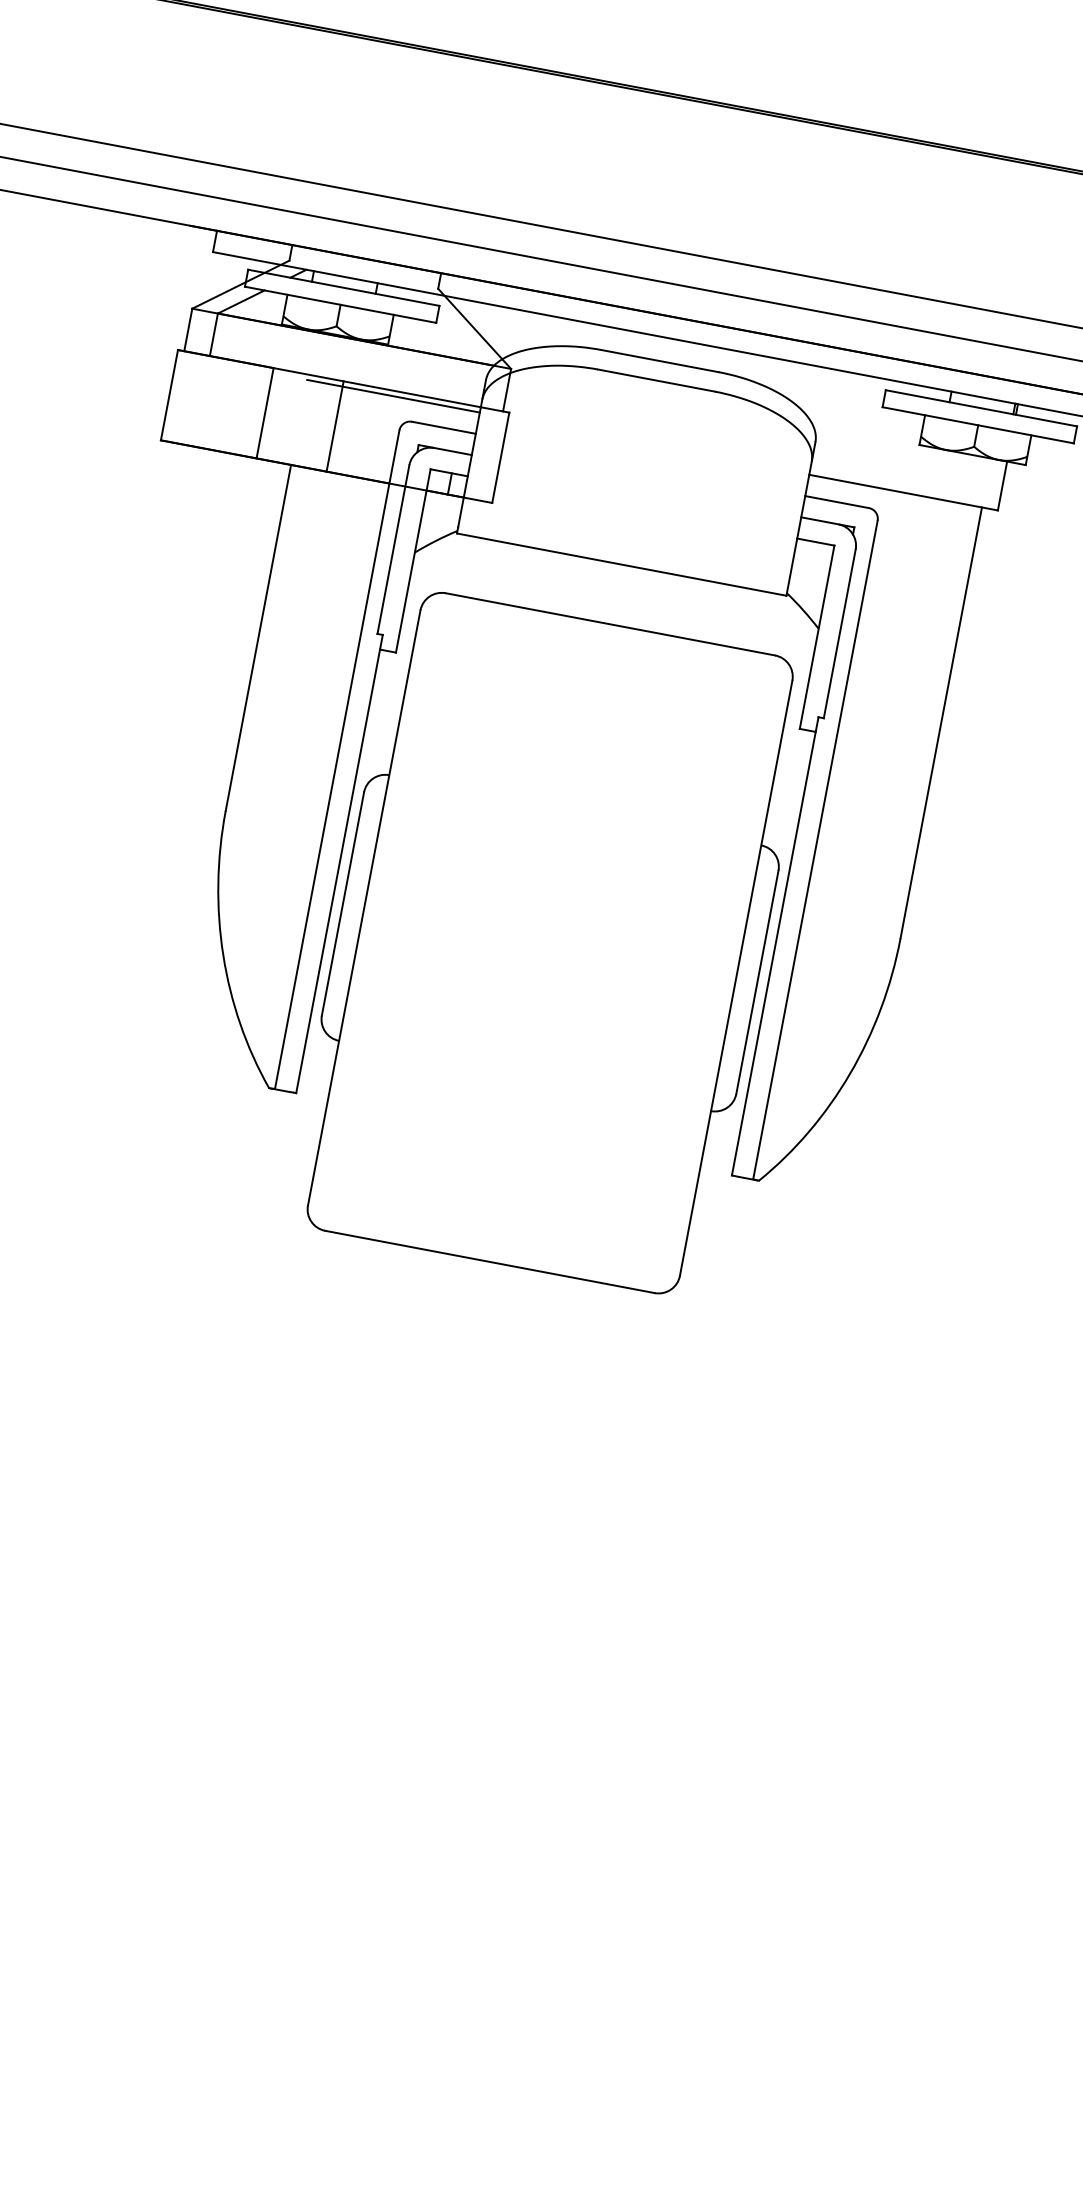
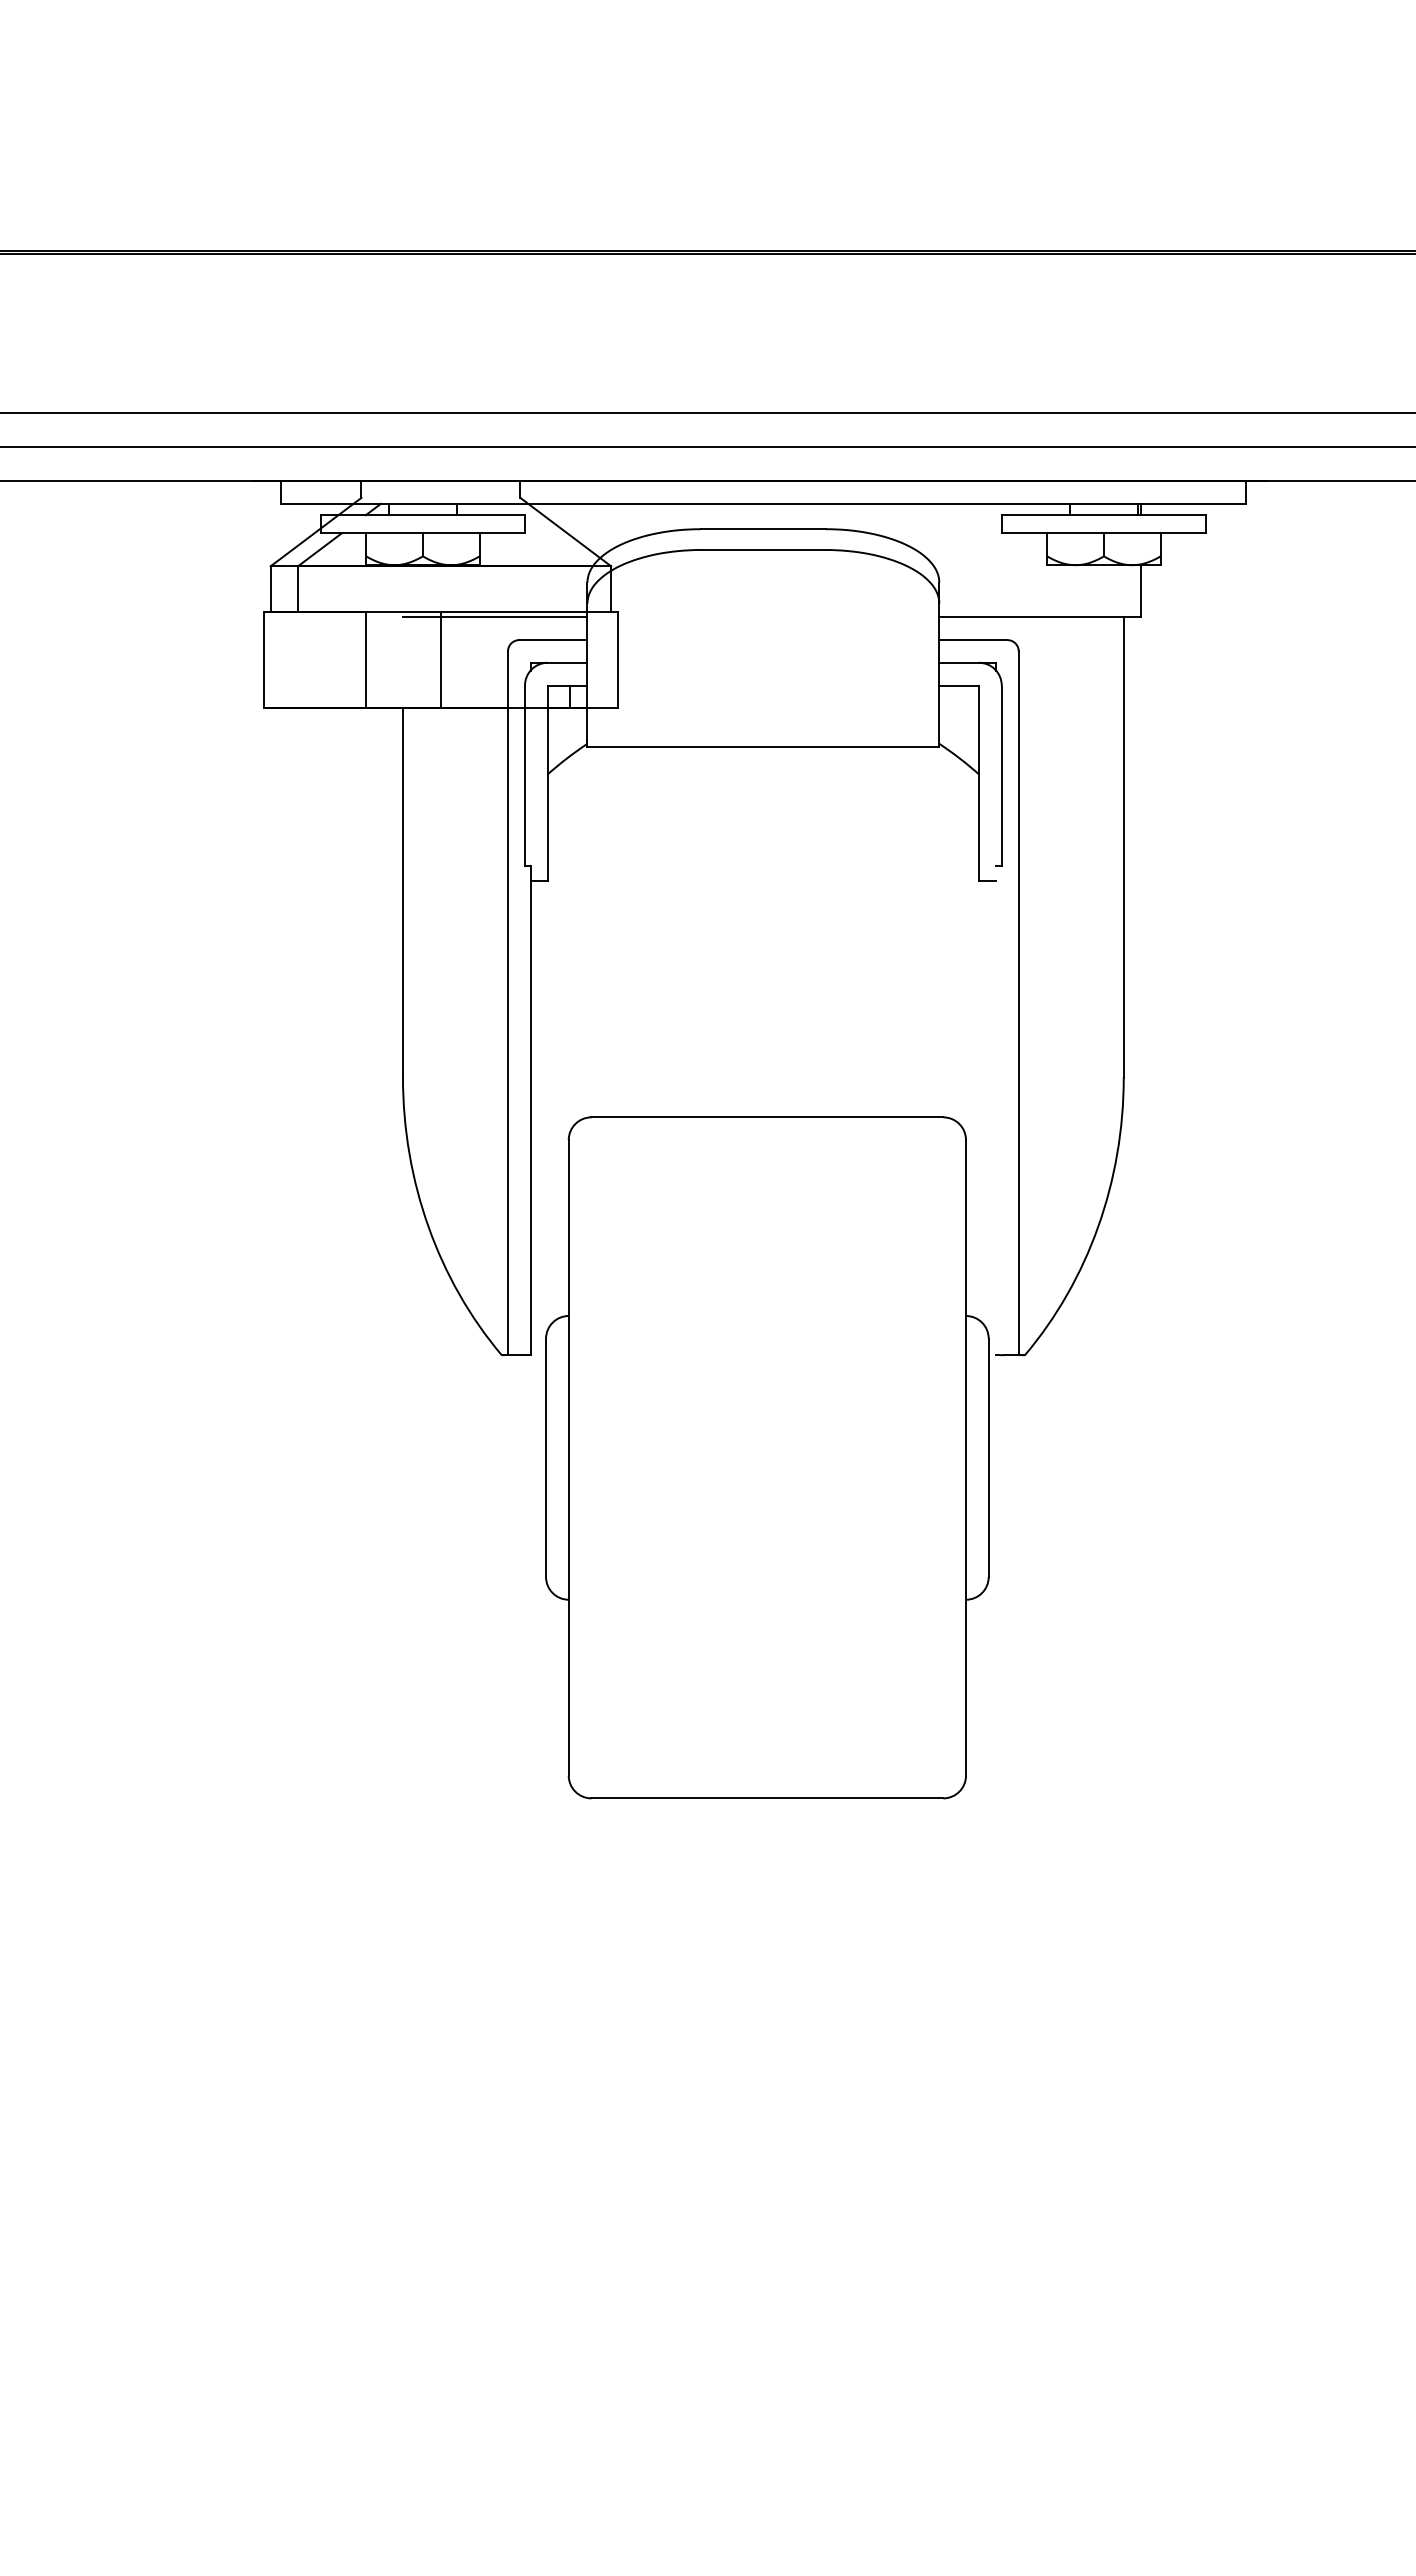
part: (550, 942) -> (767, 1457), moved
line: (775, 946) -> (996, 1110), removed

